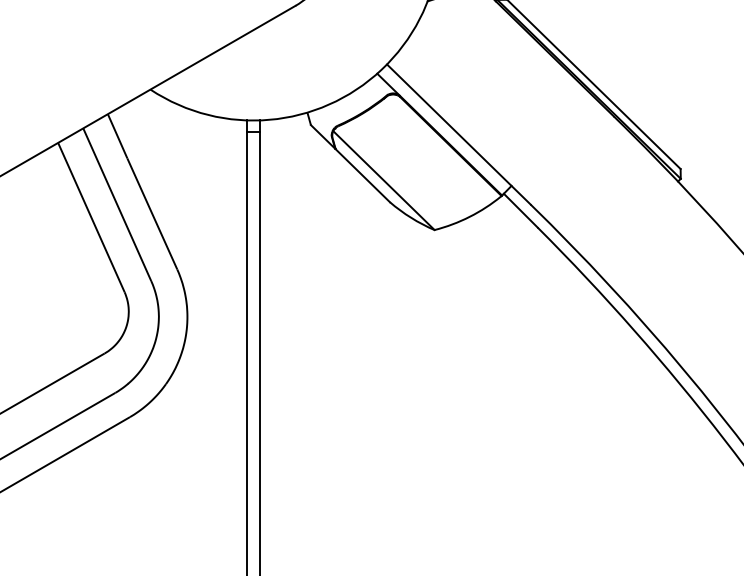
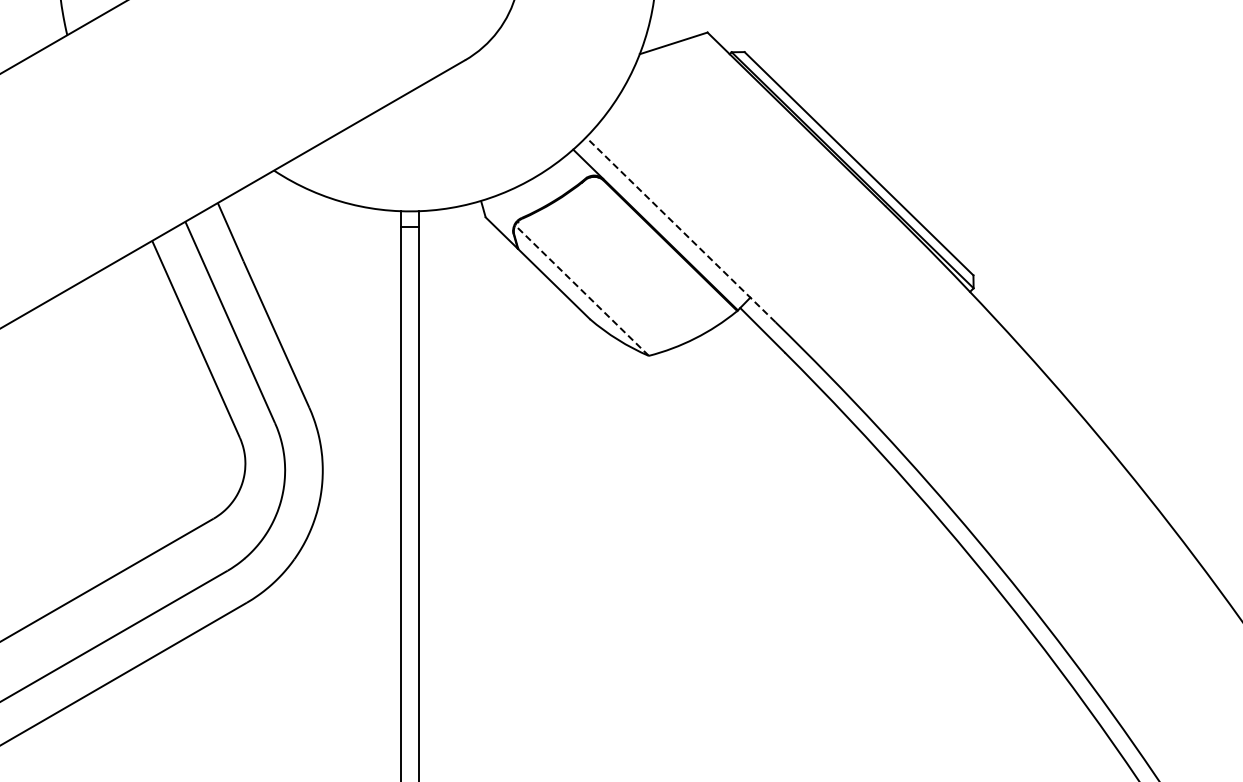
line: (458, 134) -> (680, 229), solid -> dashed
line: (383, 180) -> (581, 290), solid -> dashed

